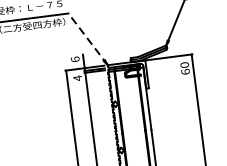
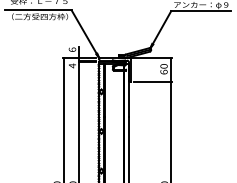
line: (88, 39) -> (85, 34), dashed -> solid
line: (173, 84) -> (152, 81), added

